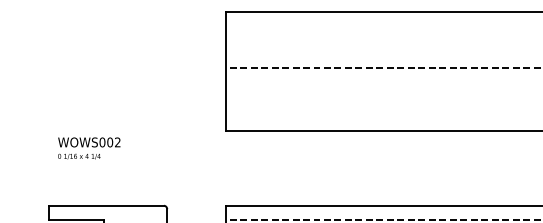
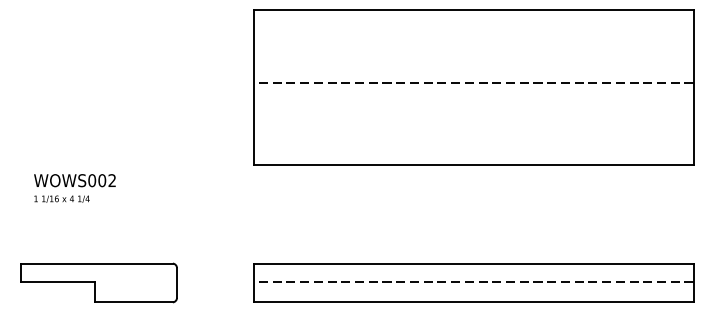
text: (59, 156) -> (35, 198), 0 -> 1

